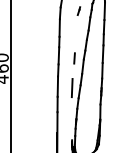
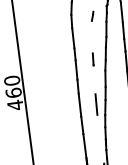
part: (74, 58) -> (93, 59), moved

